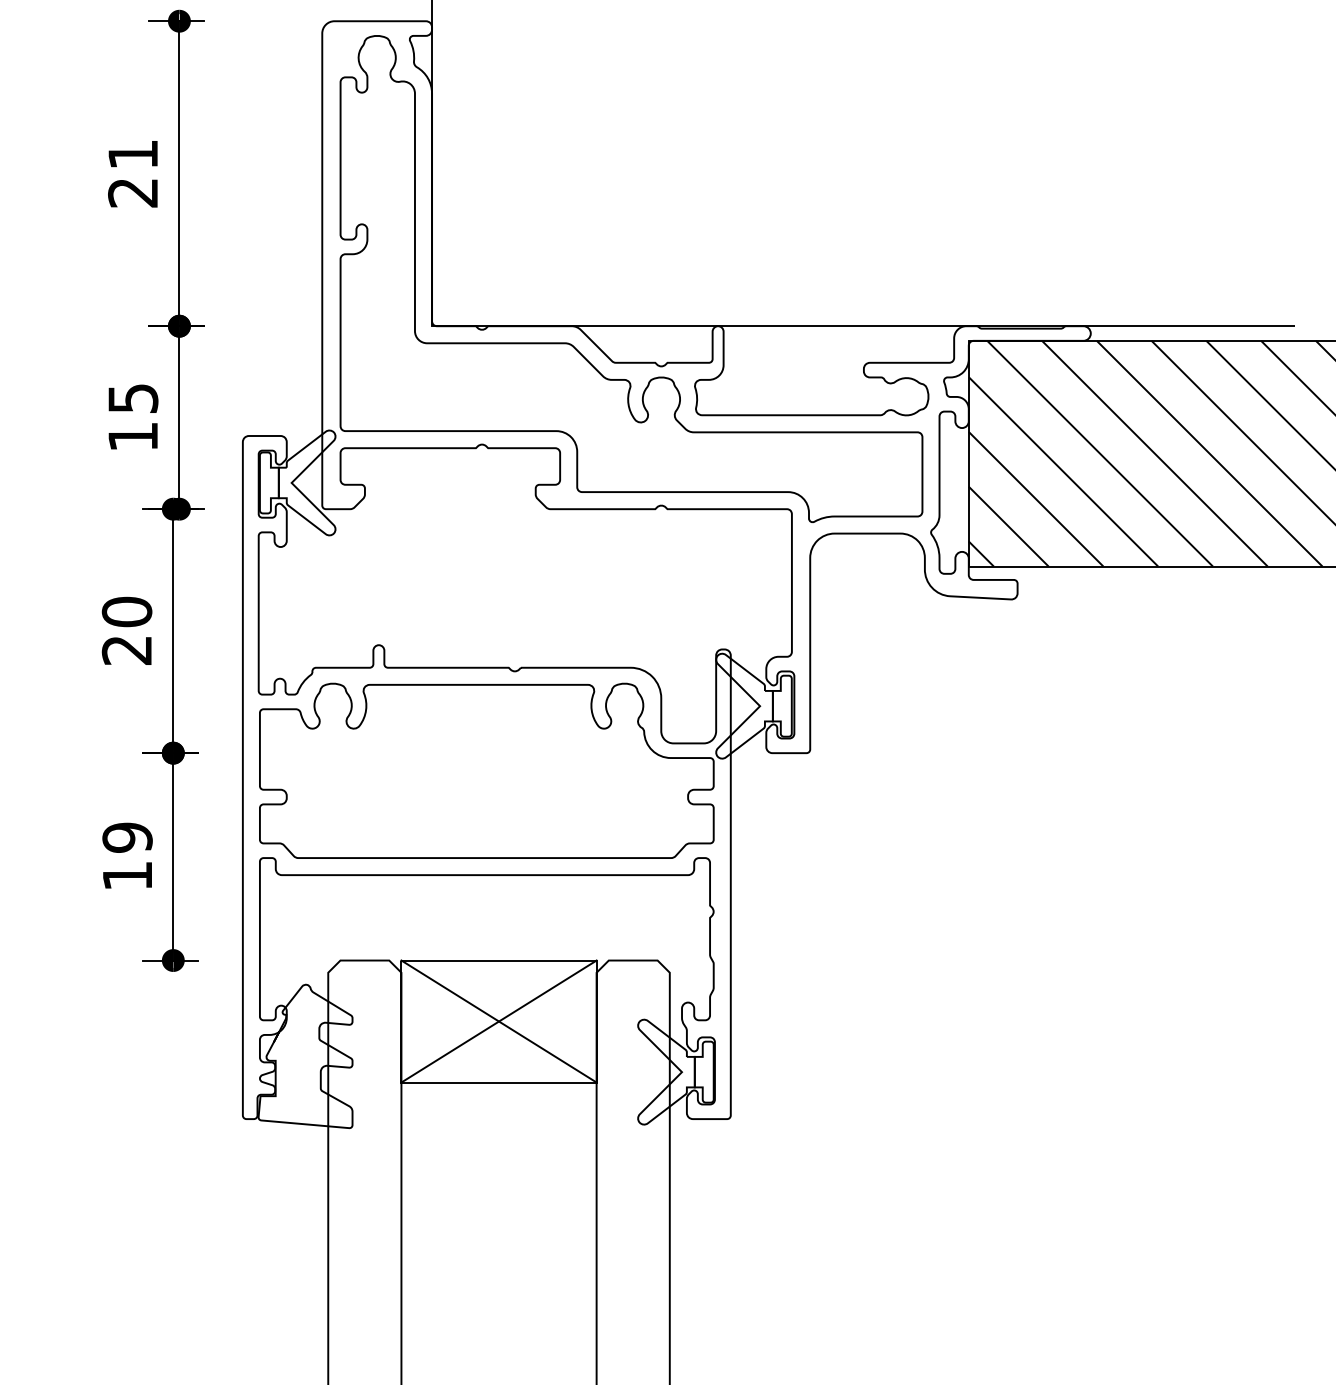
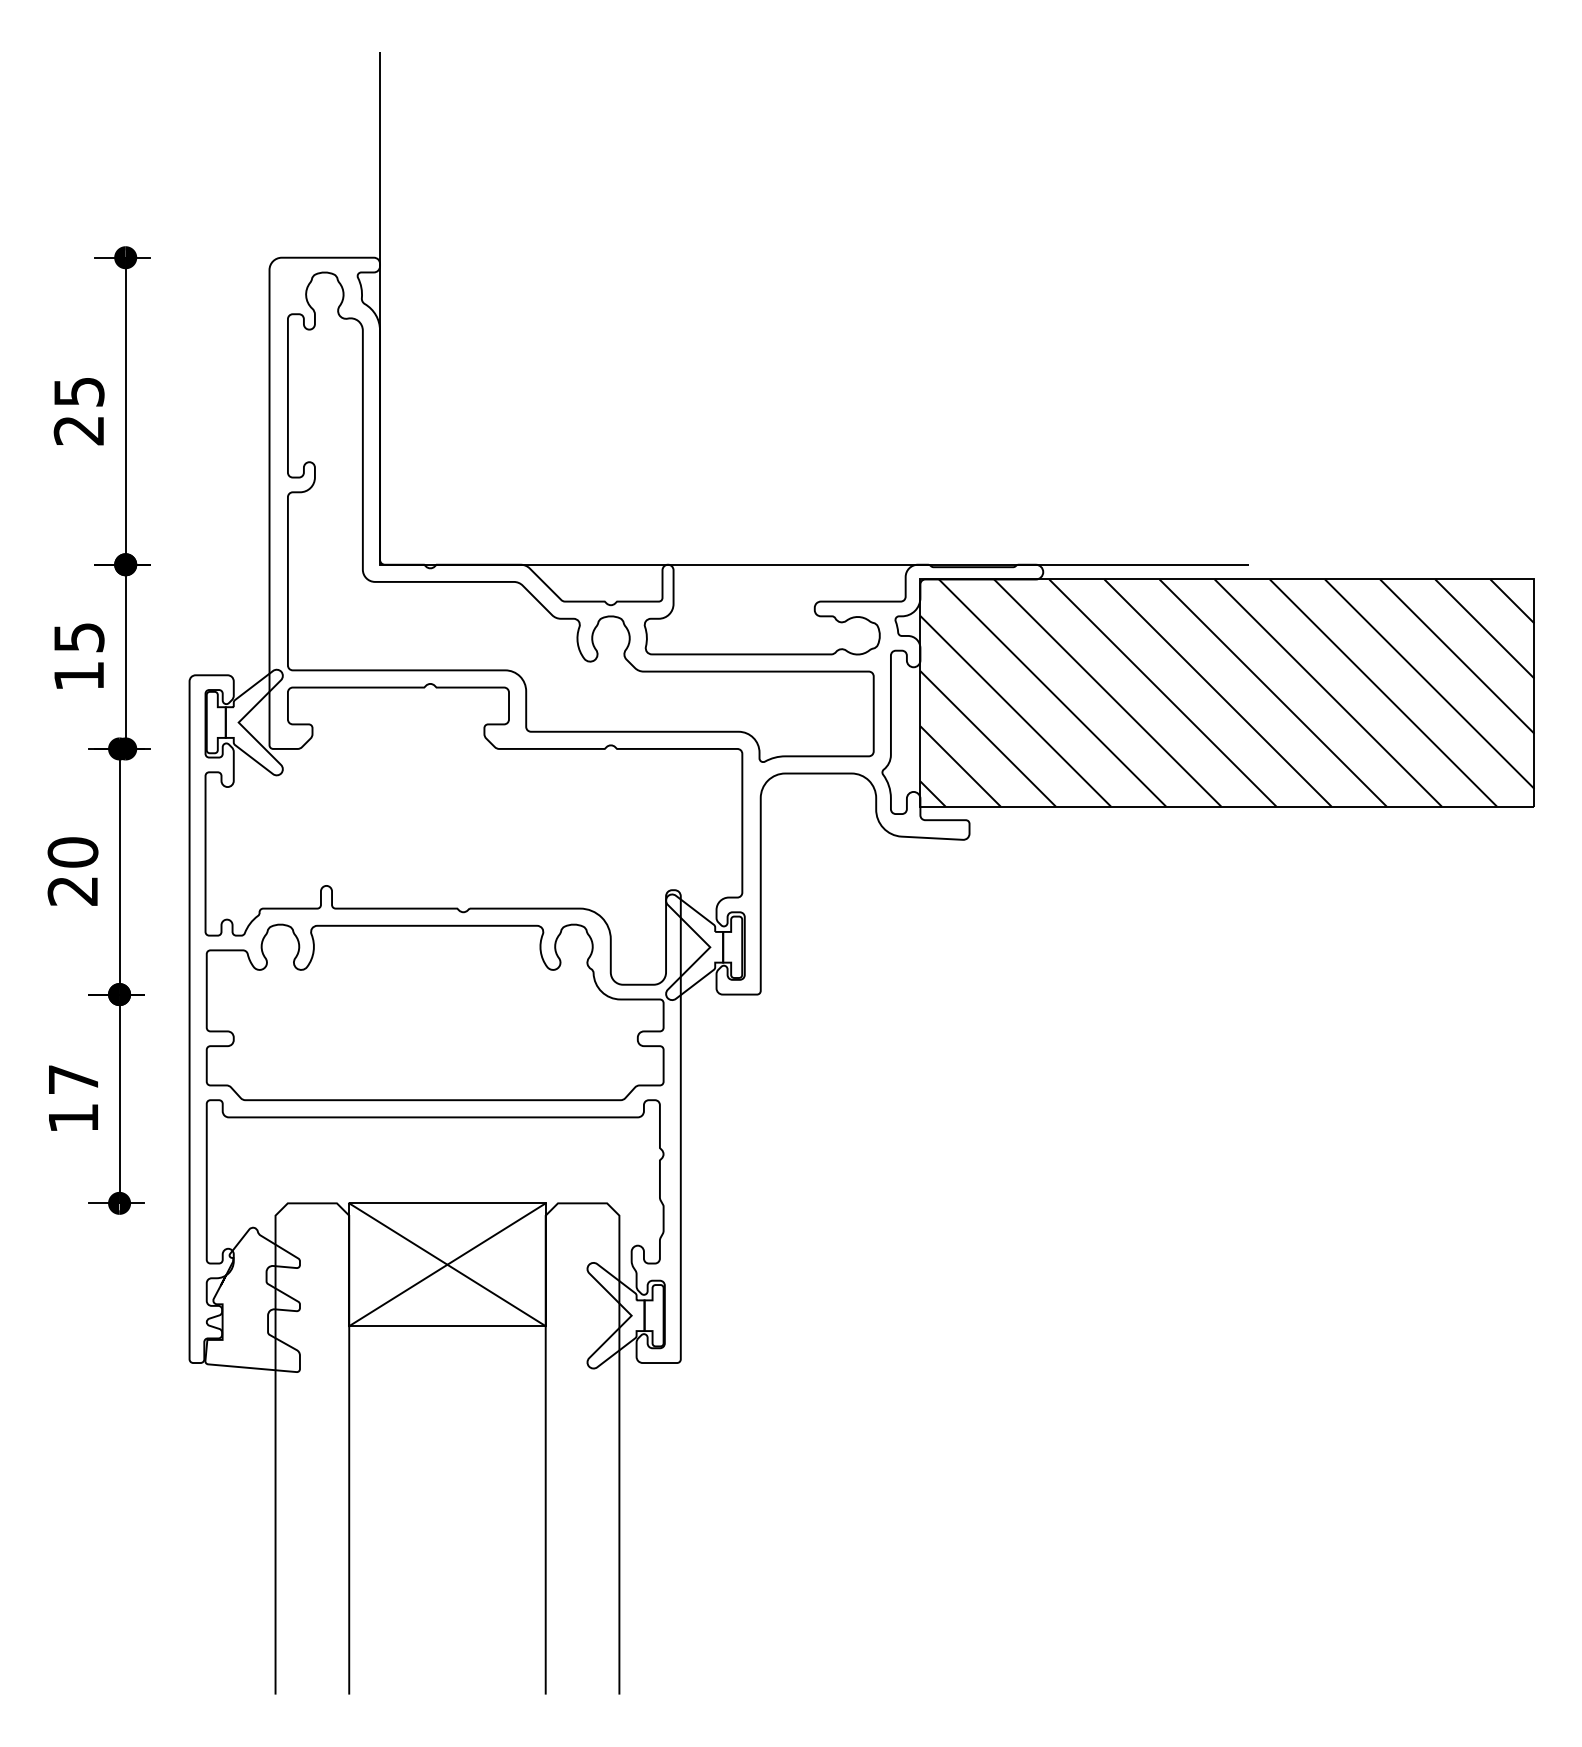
text: (133, 155) -> (79, 392), 21 -> 25
text: (127, 837) -> (73, 1079), 19 -> 17

